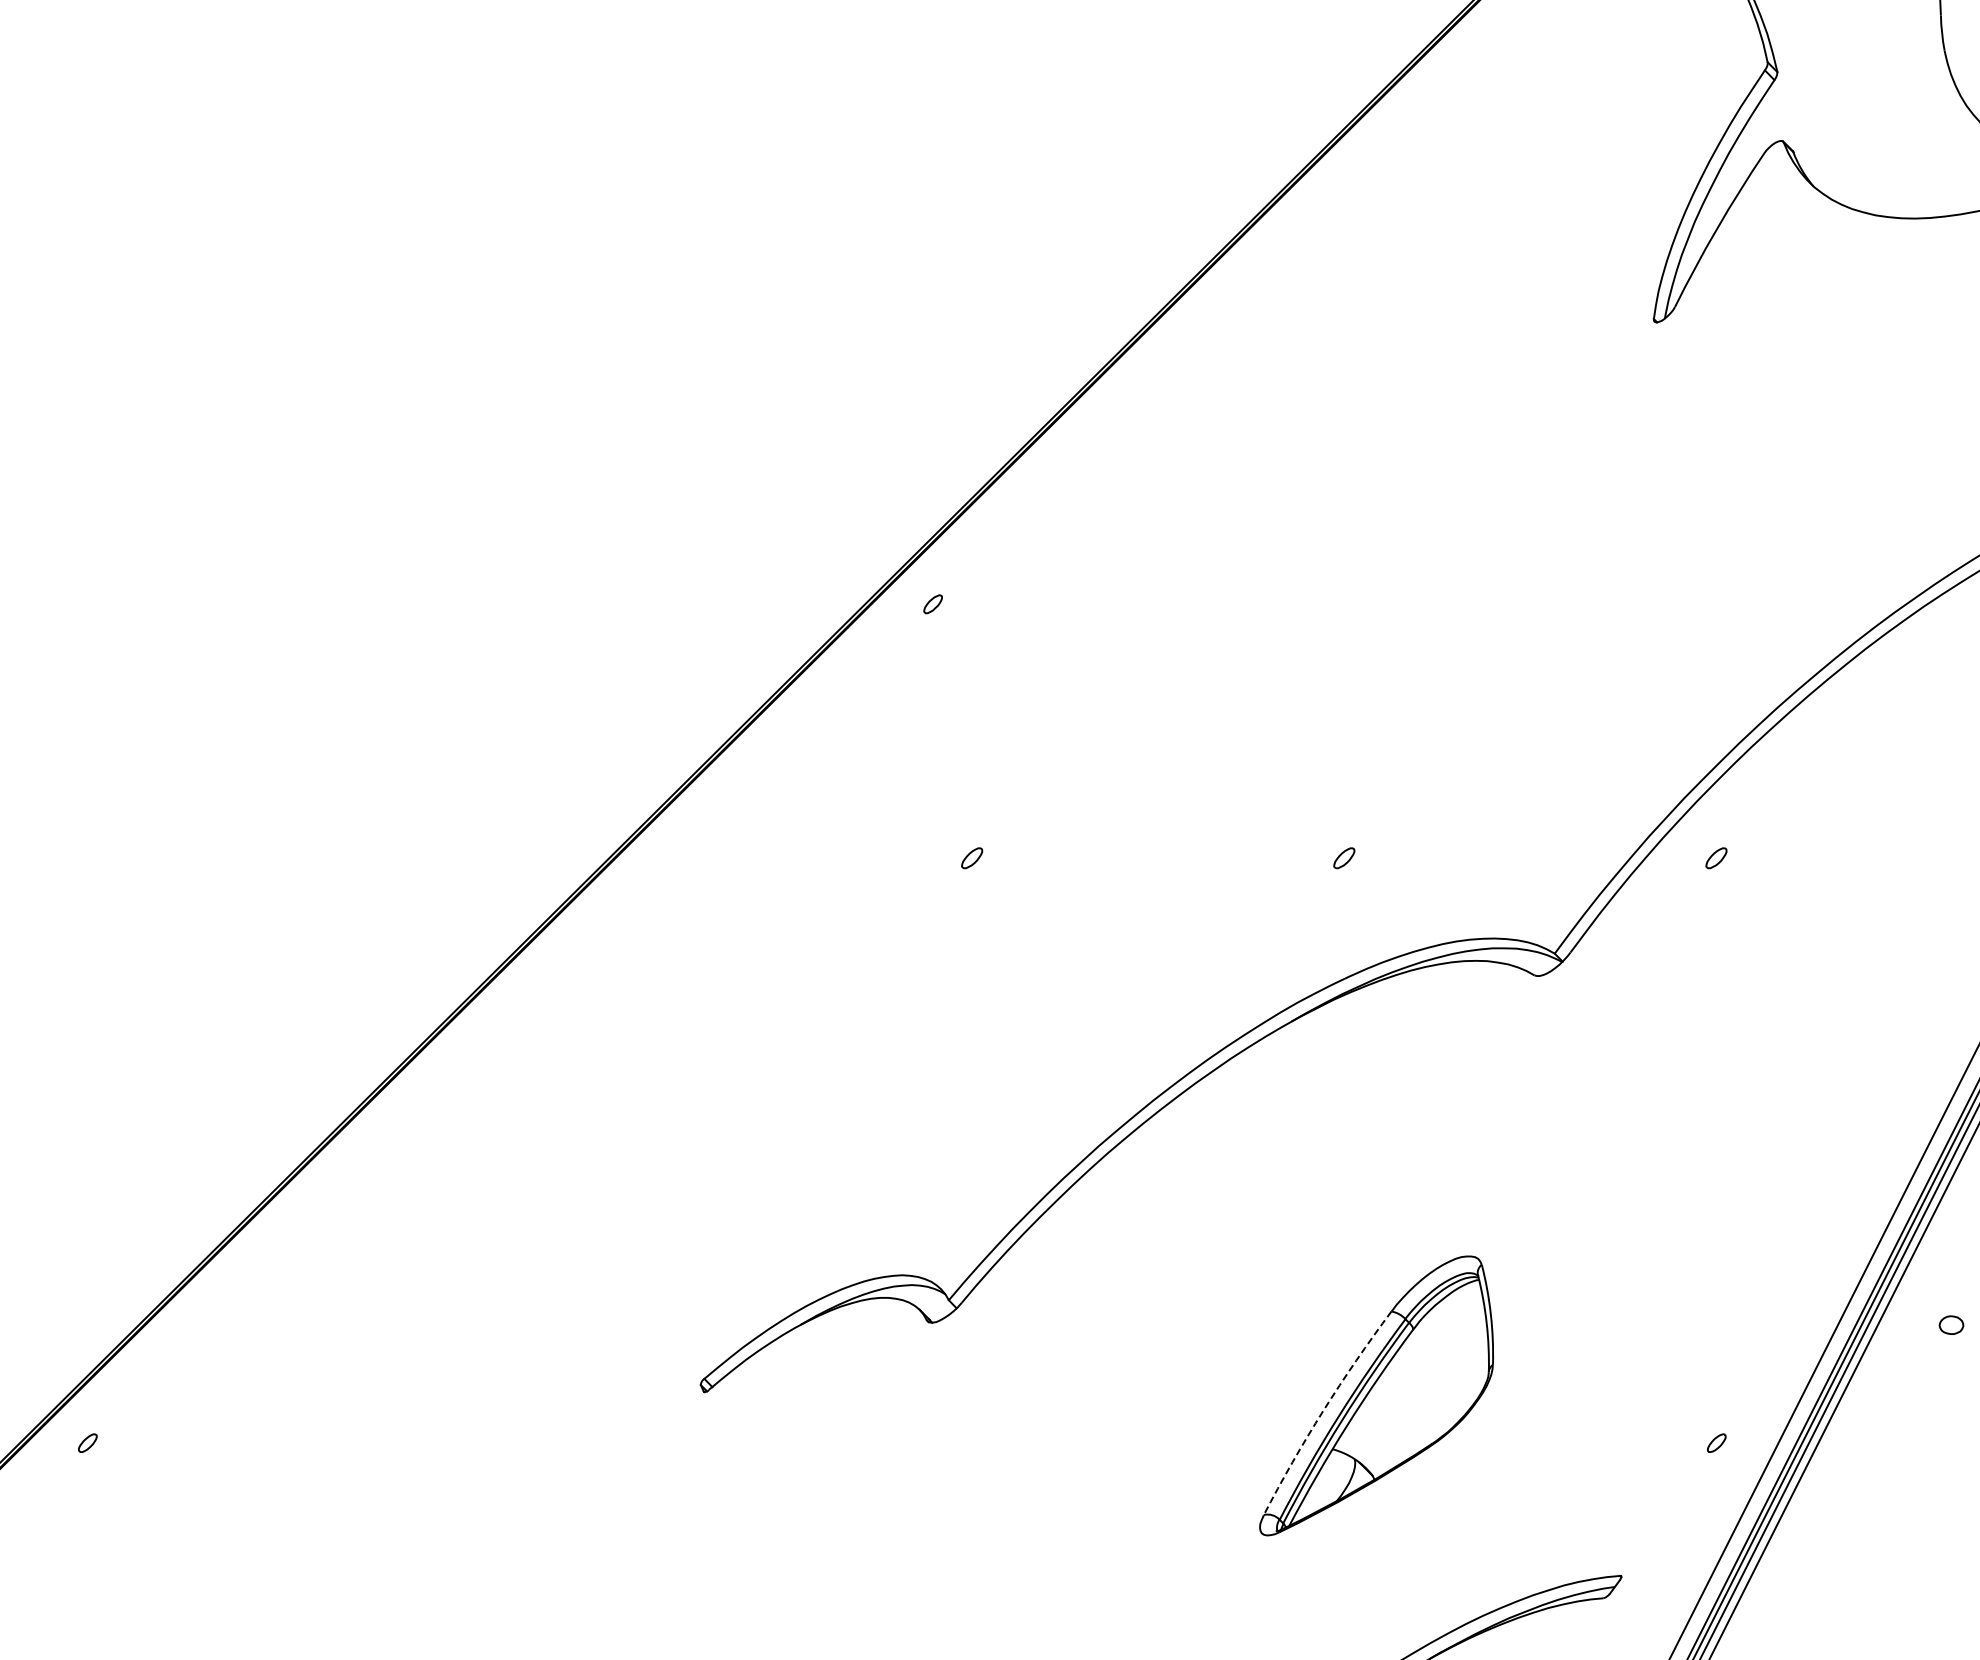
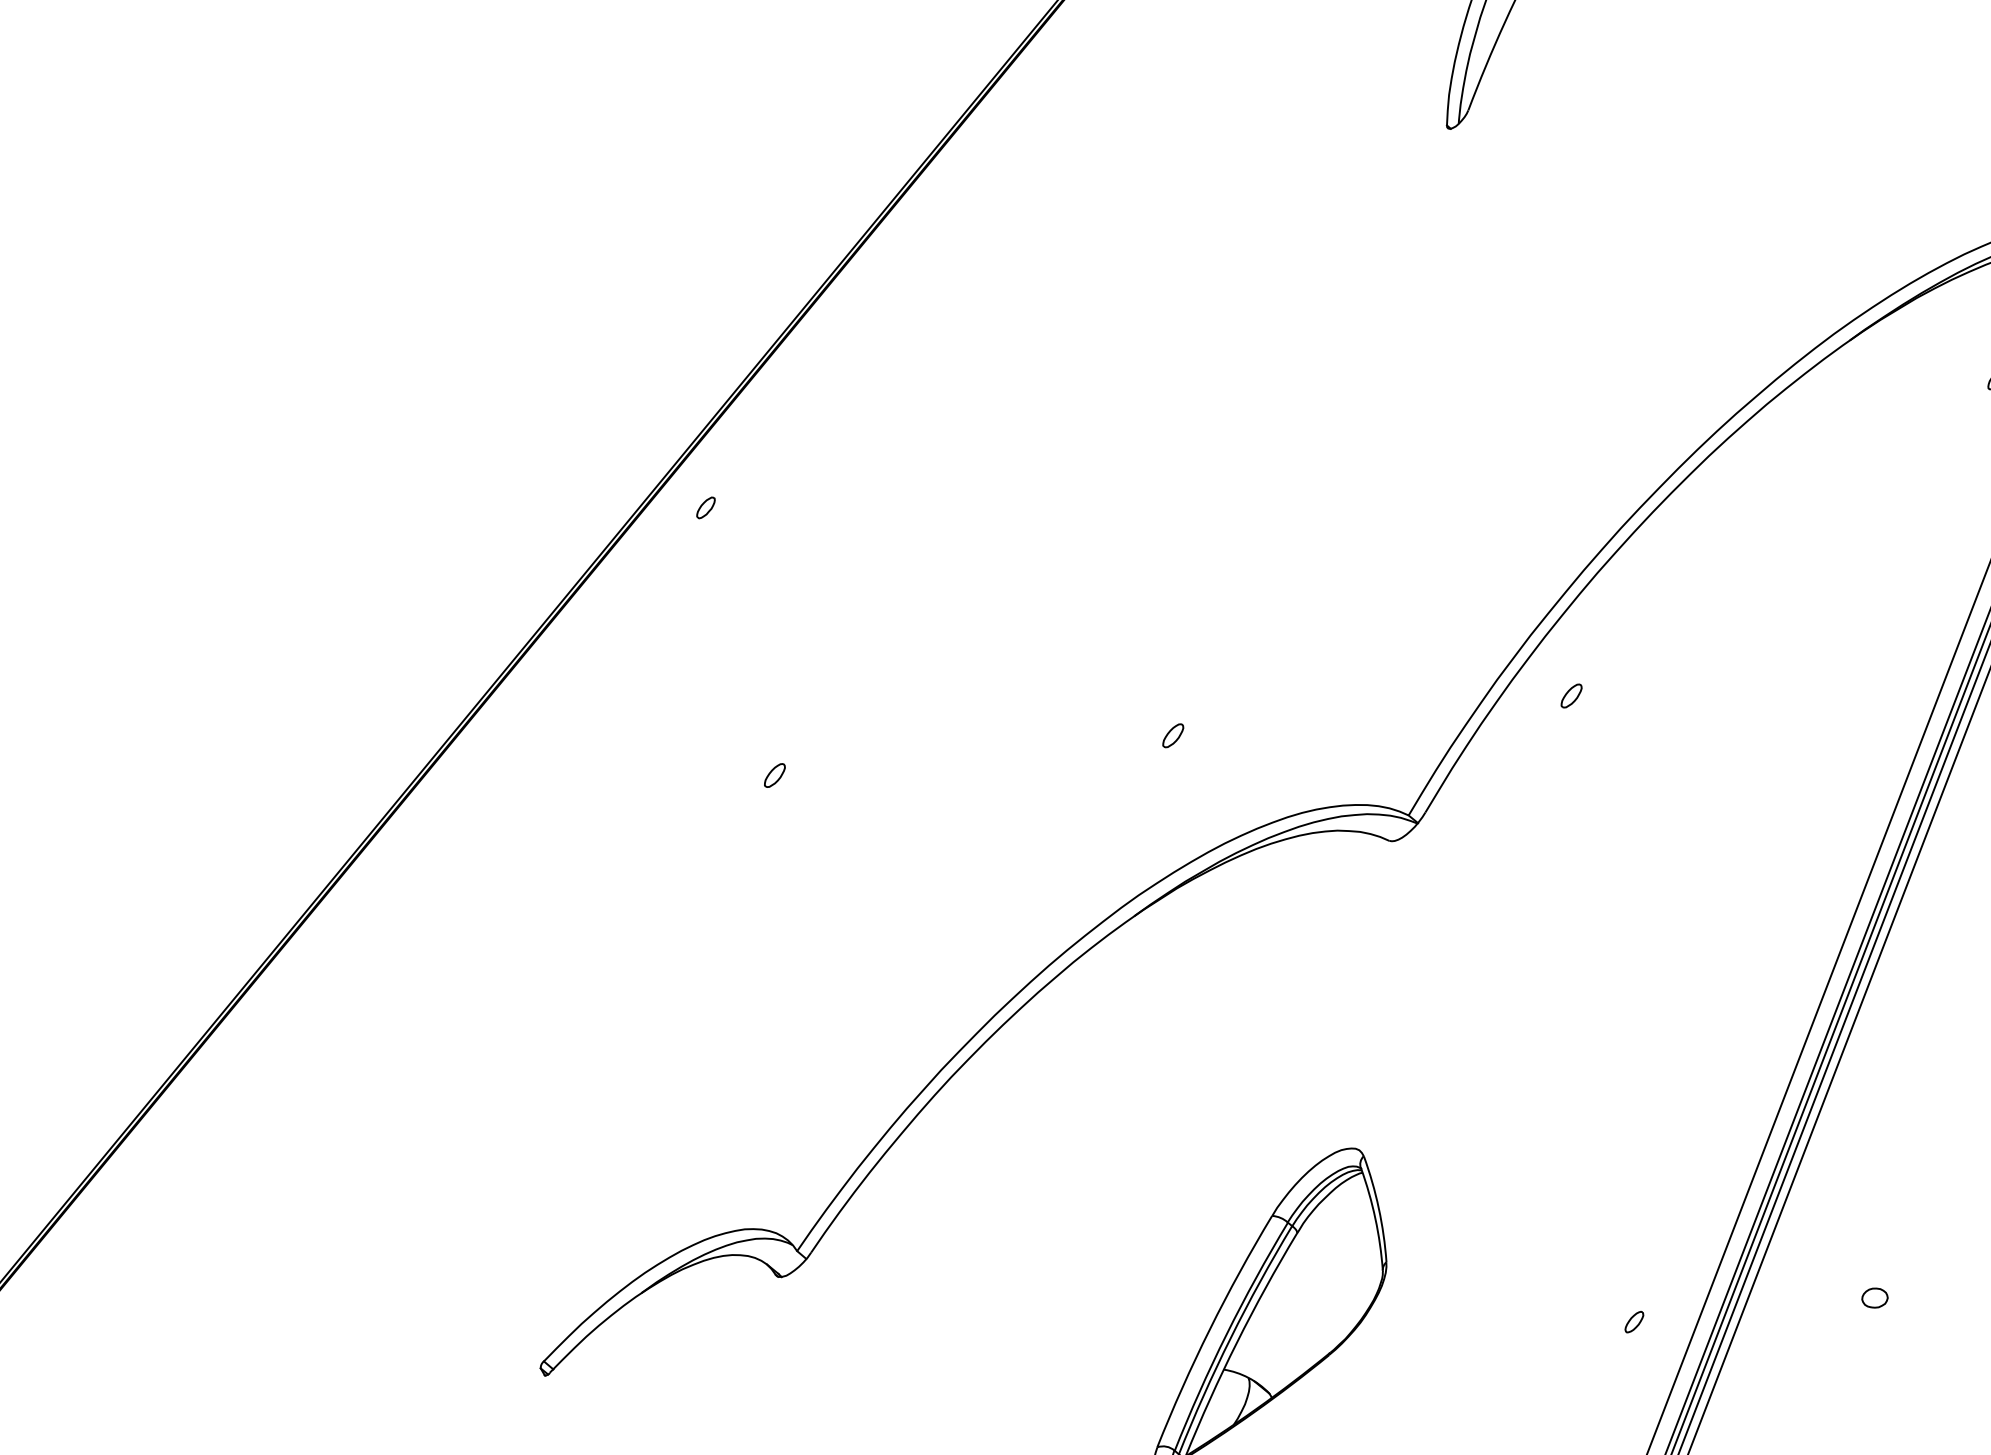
part: (1951, 1324) -> (1874, 1297), moved
arc: (1323, 1410) -> (1209, 1329), dashed -> solid

